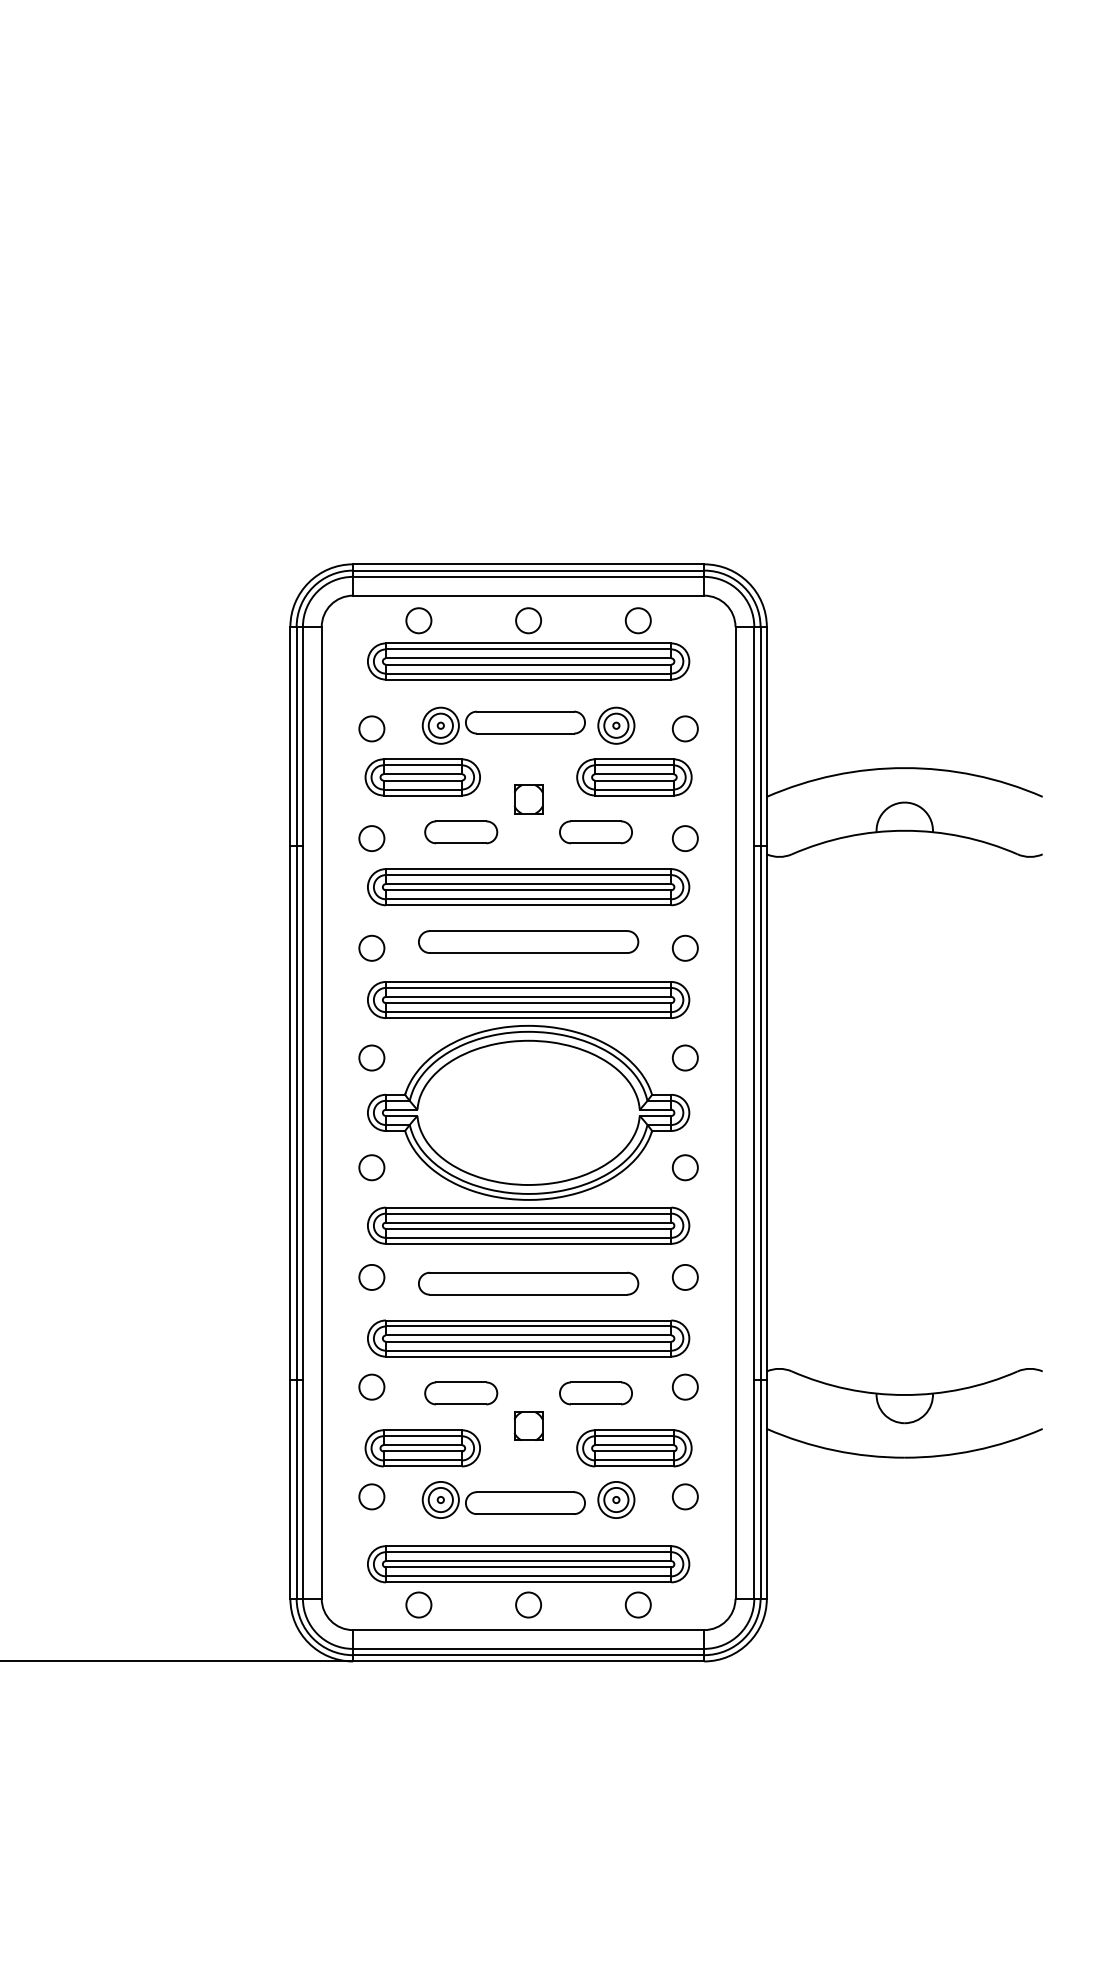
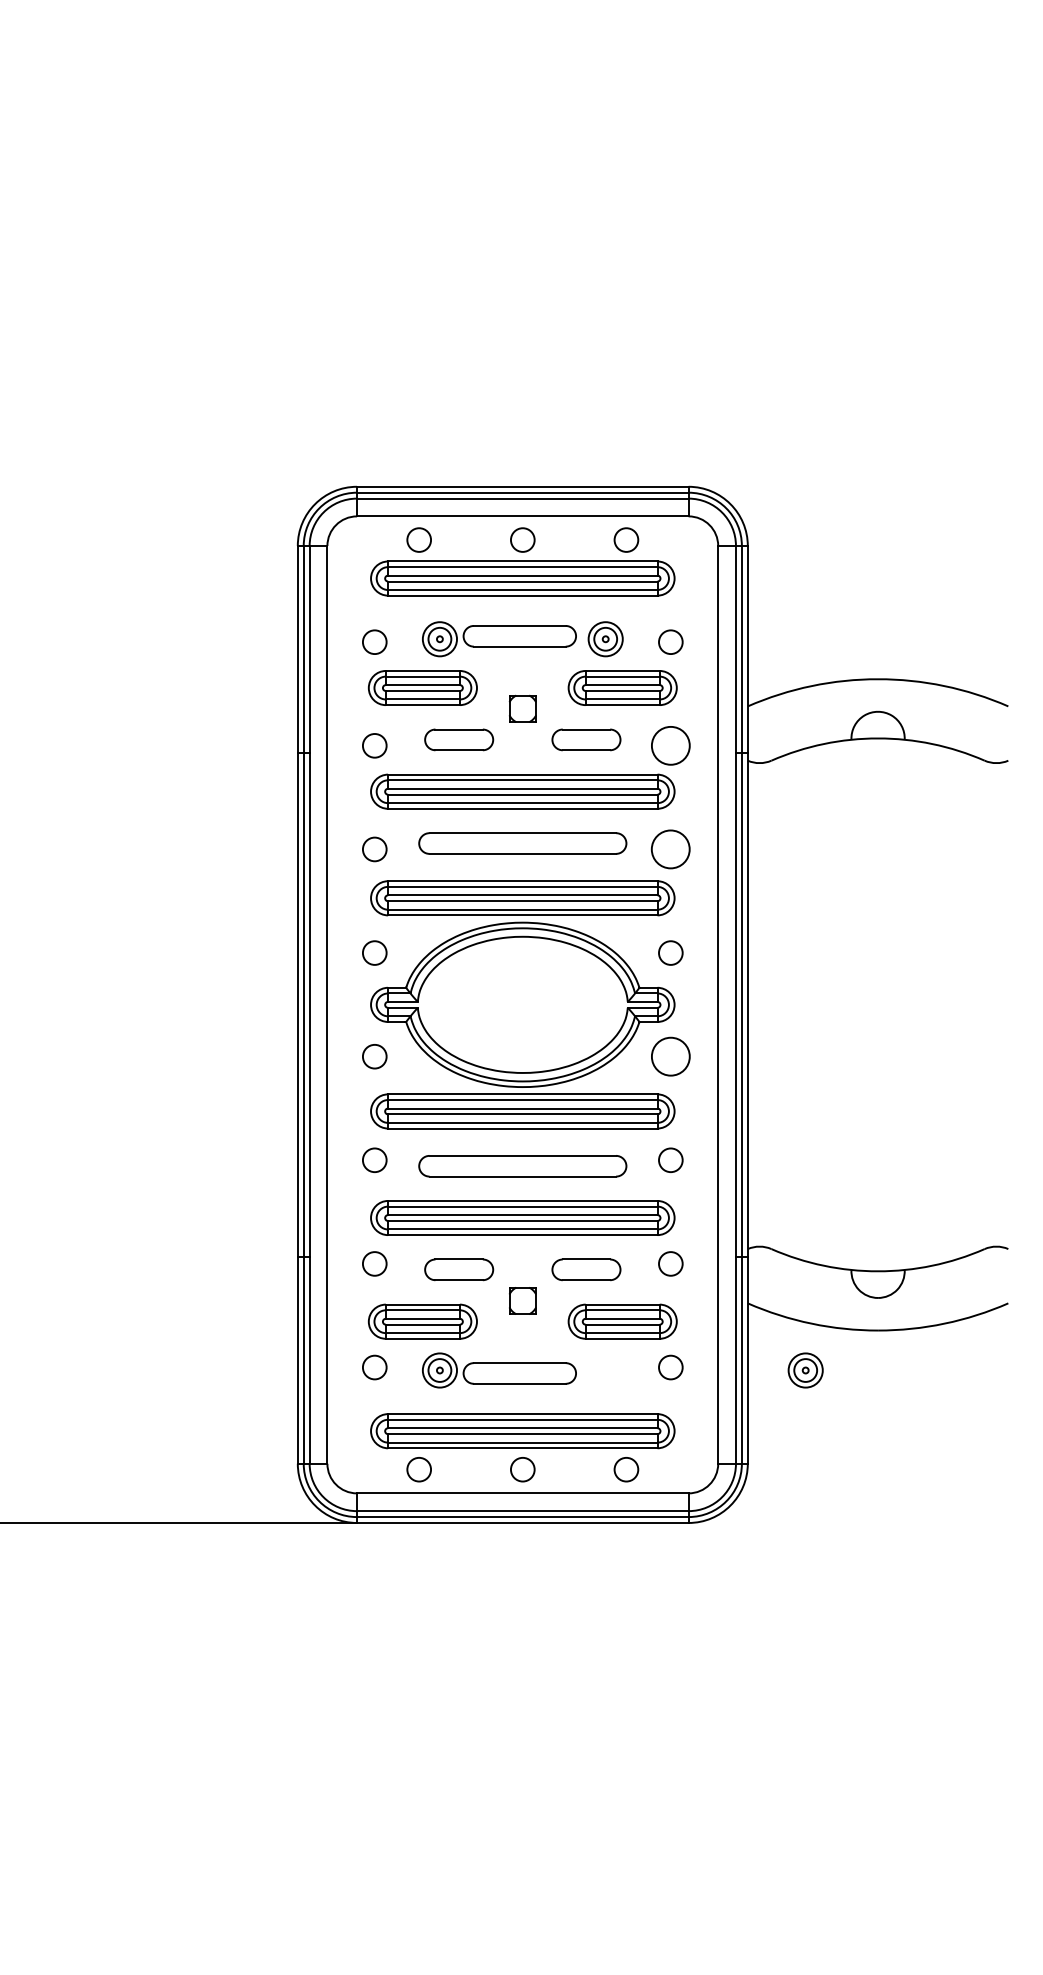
circle: (684, 838) -> (670, 745), size x1.6
circle: (684, 948) -> (670, 849), size x1.6
circle: (684, 1167) -> (670, 1056), size x1.6
part: (616, 1500) -> (805, 1370), moved

